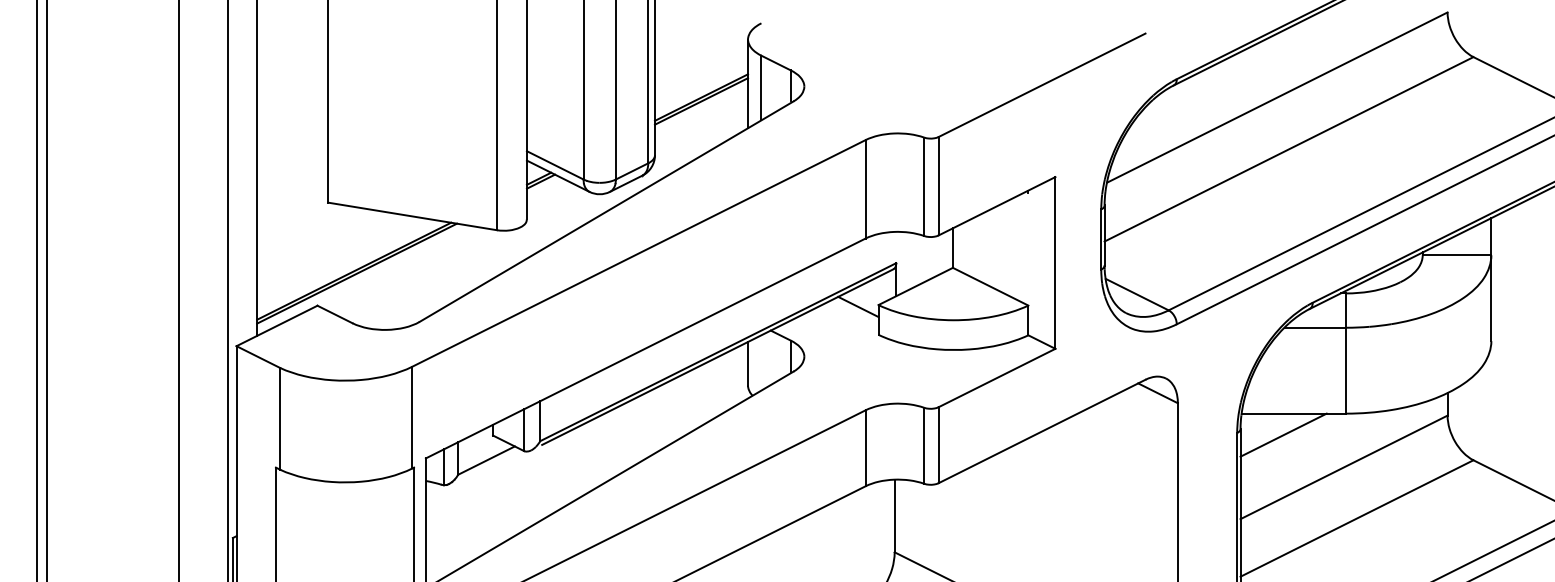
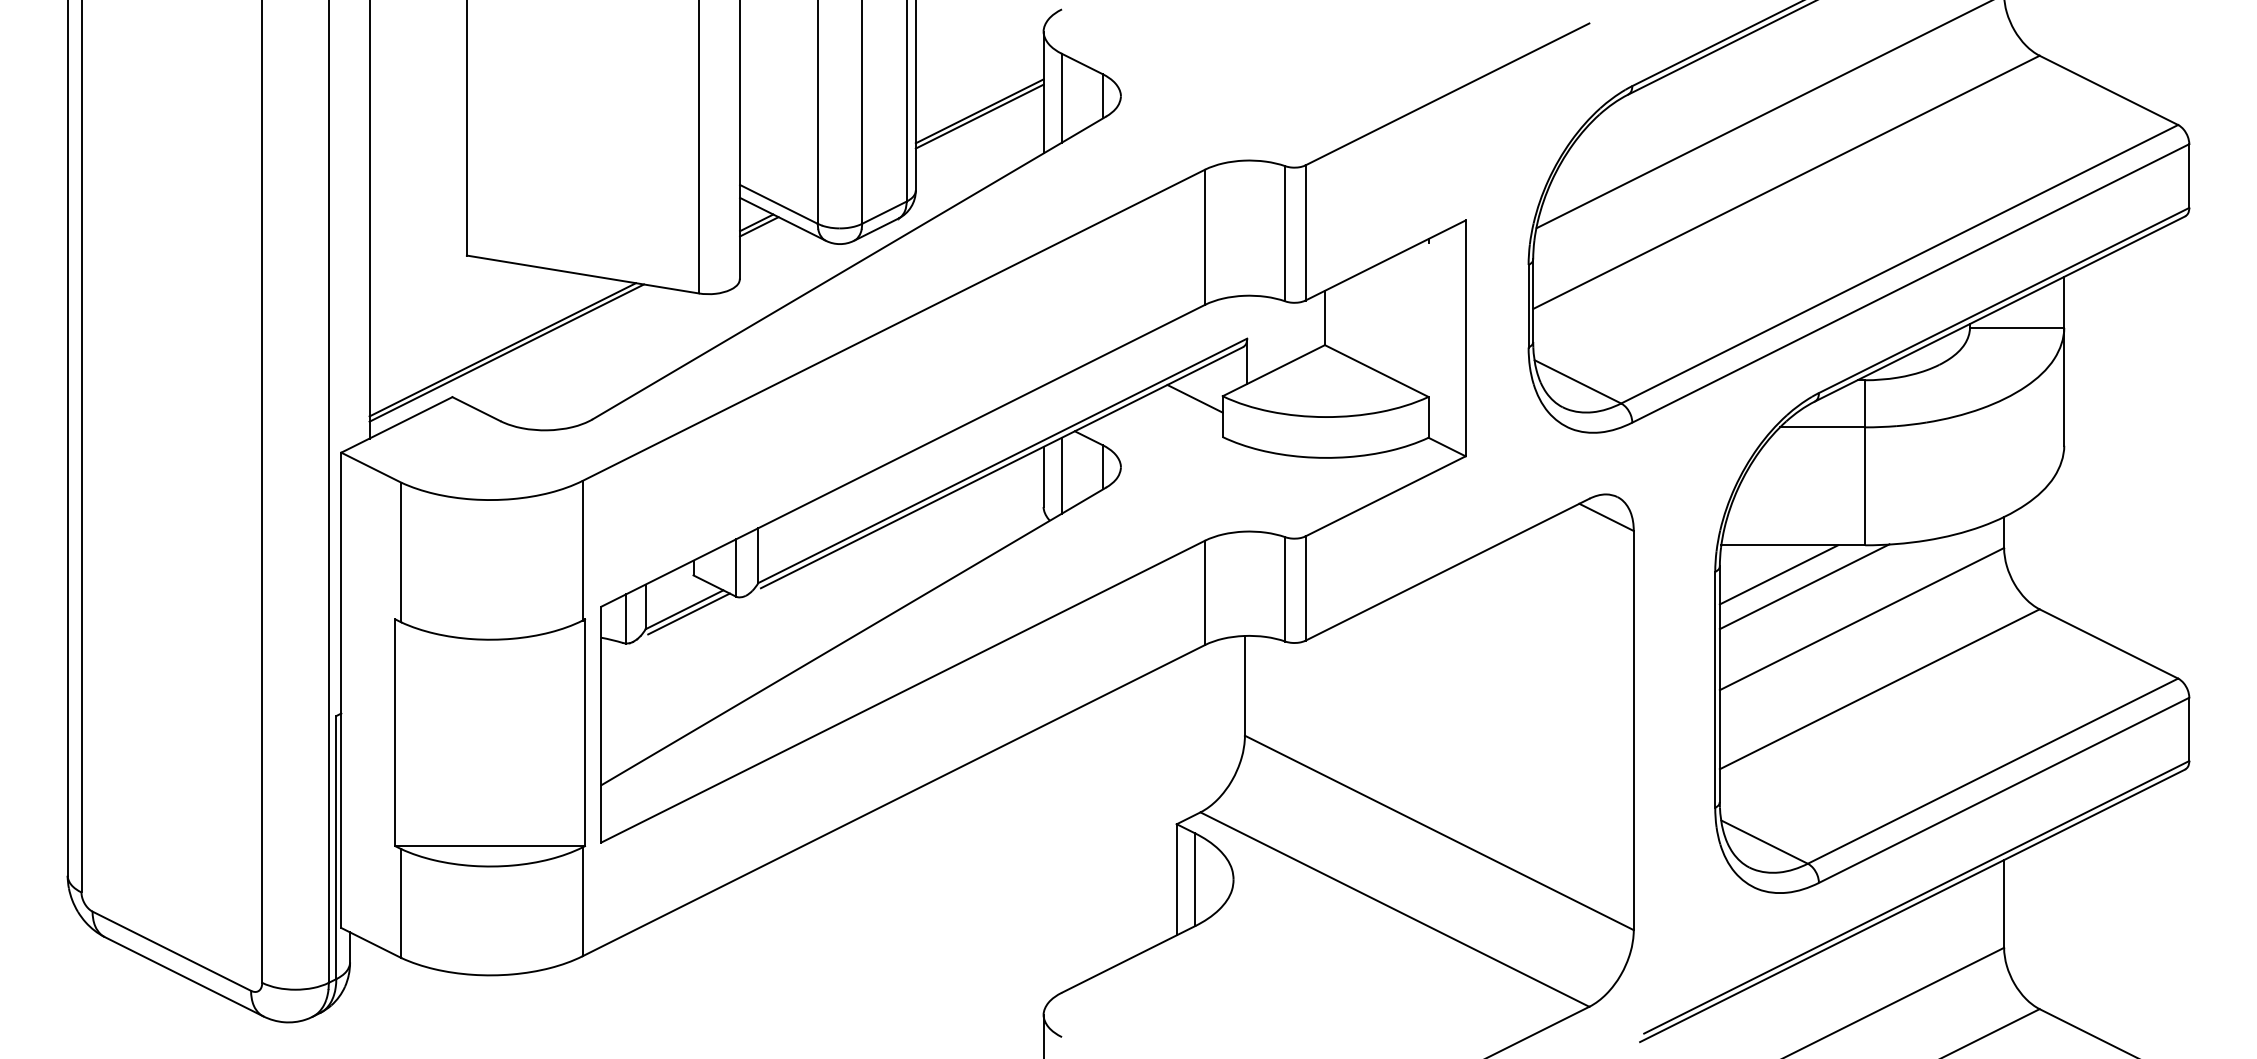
line: (761, 362) -> (1062, 475), added
line: (1302, 443) -> (1804, 586), added
line: (489, 463) -> (688, 613), added

